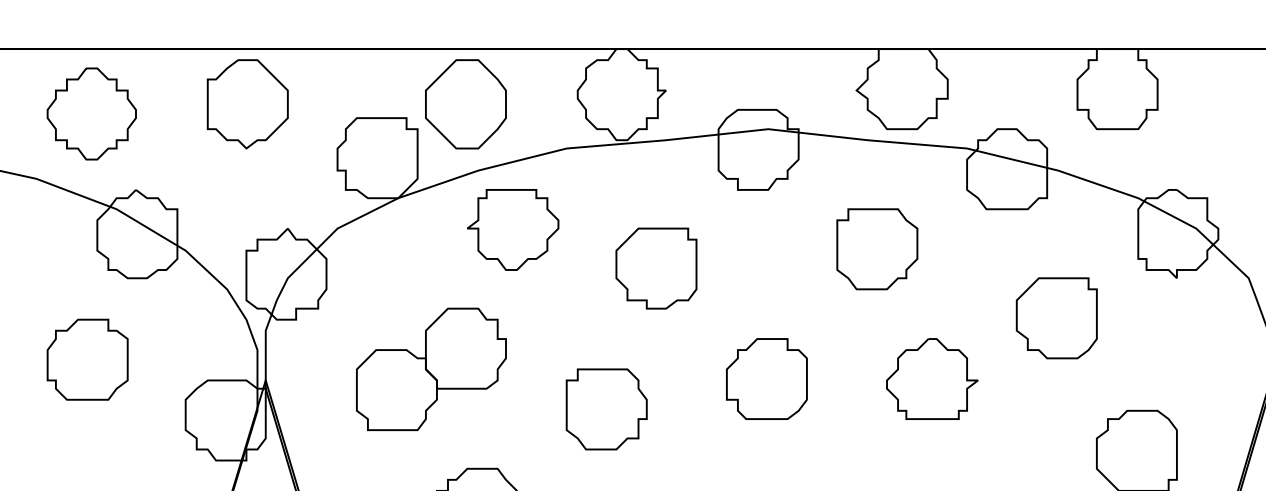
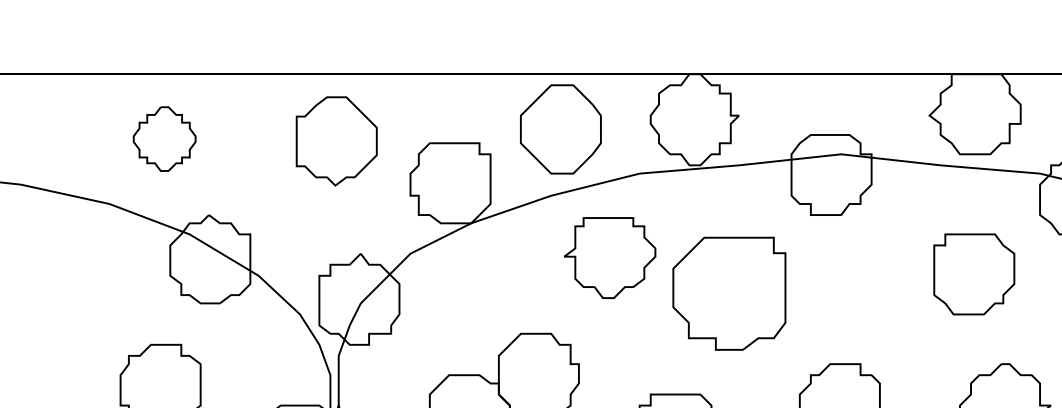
part: (247, 104) -> (336, 141), moved
part: (465, 104) -> (560, 129), moved
part: (91, 113) -> (164, 138), size x0.7
part: (513, 229) -> (610, 257), moved
part: (877, 249) -> (974, 274), moved
part: (656, 268) -> (729, 293), size x1.4

